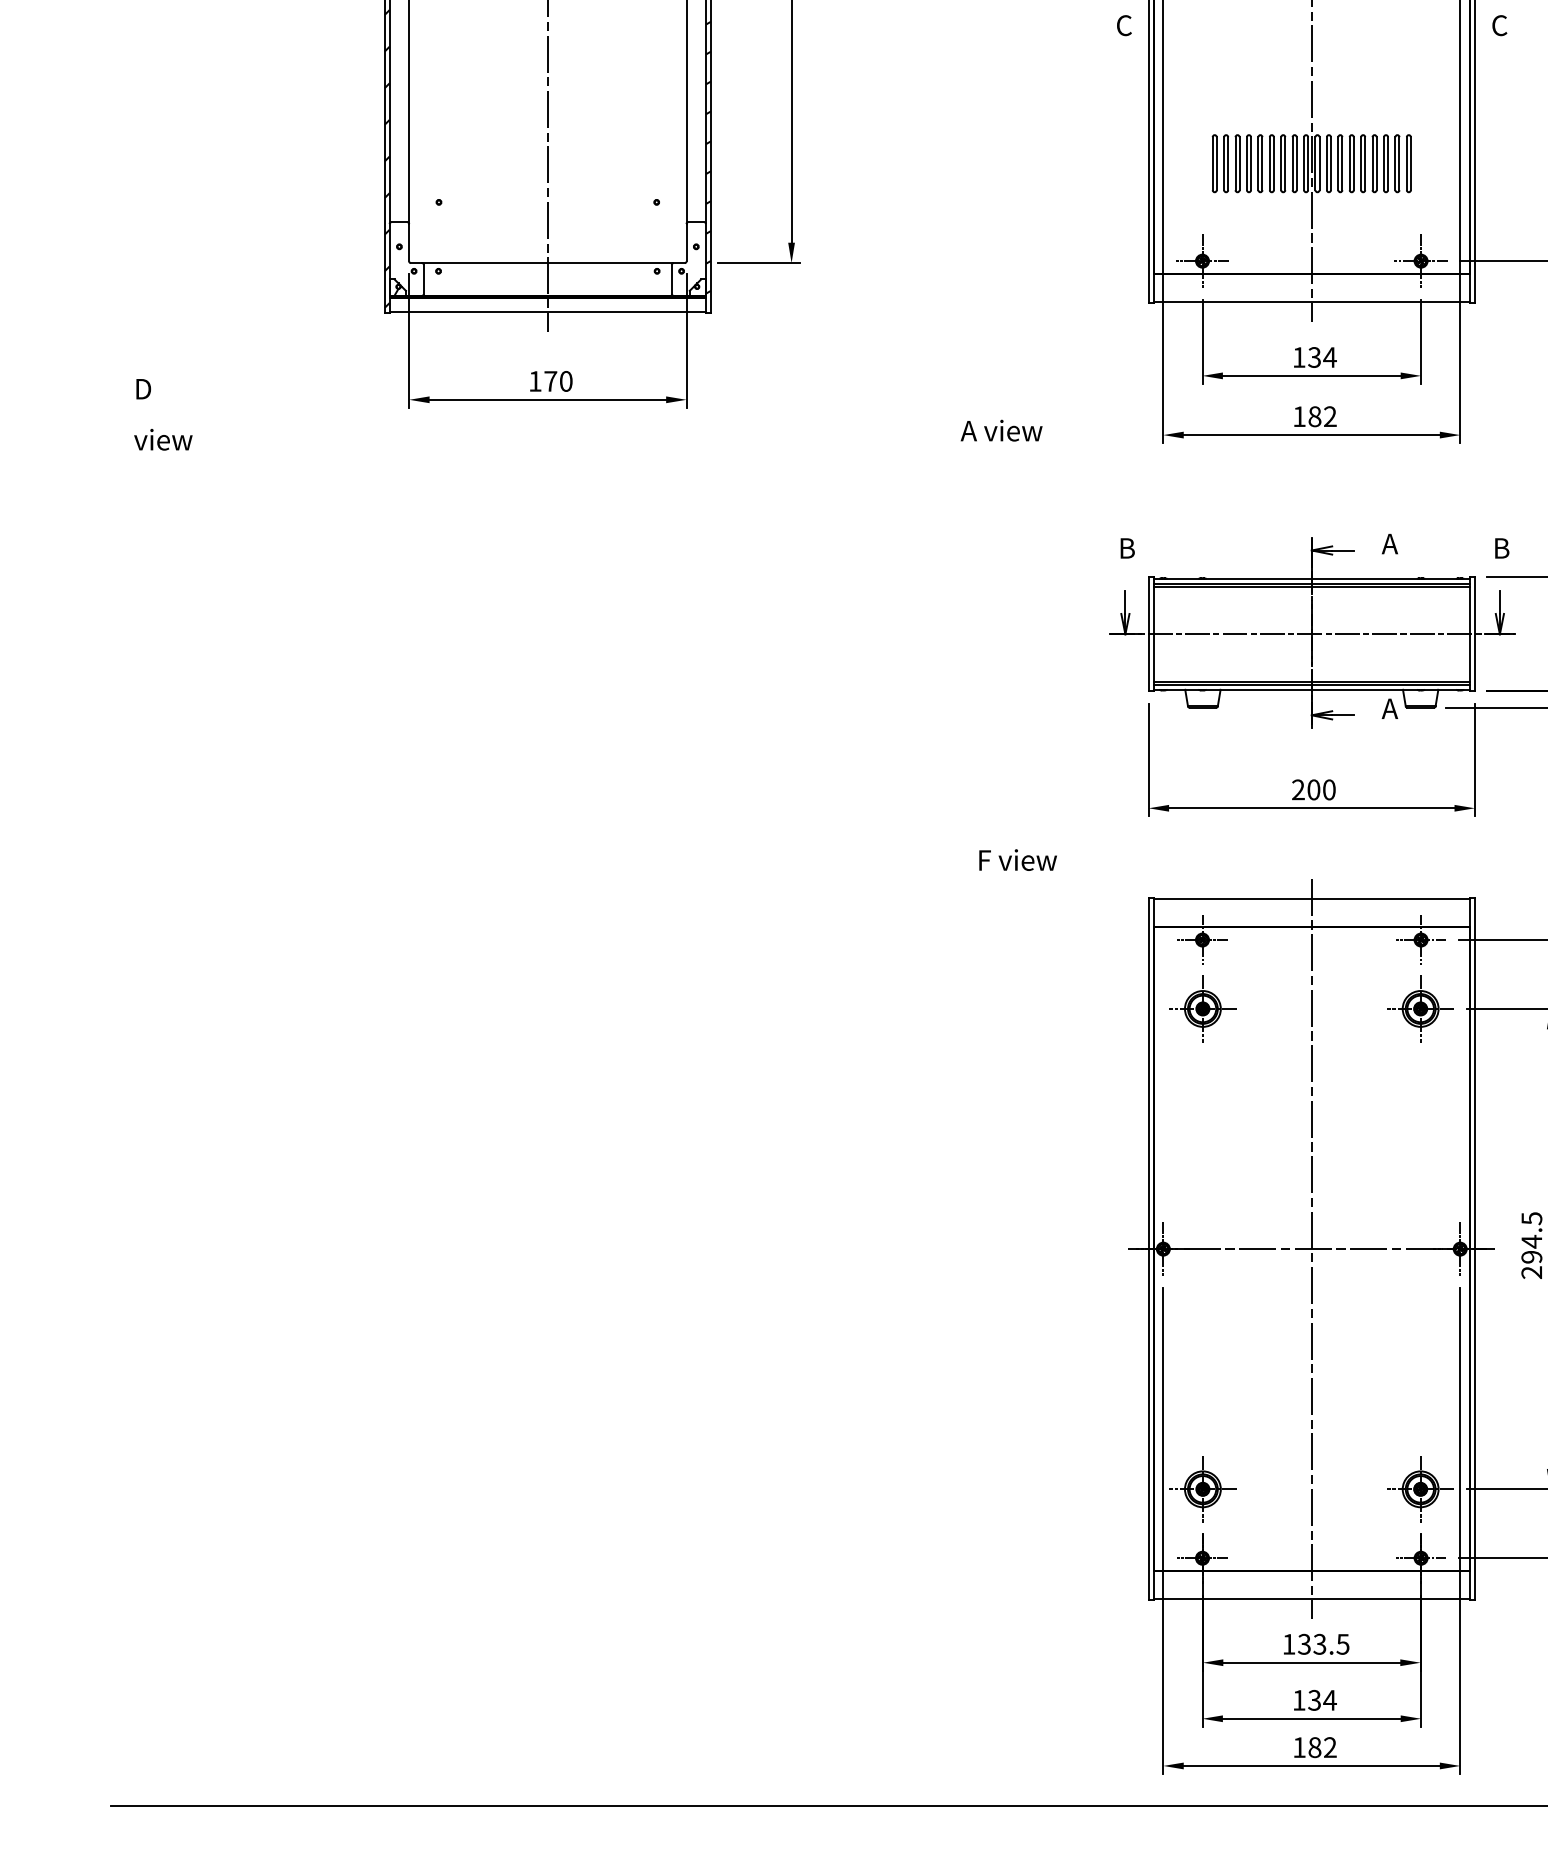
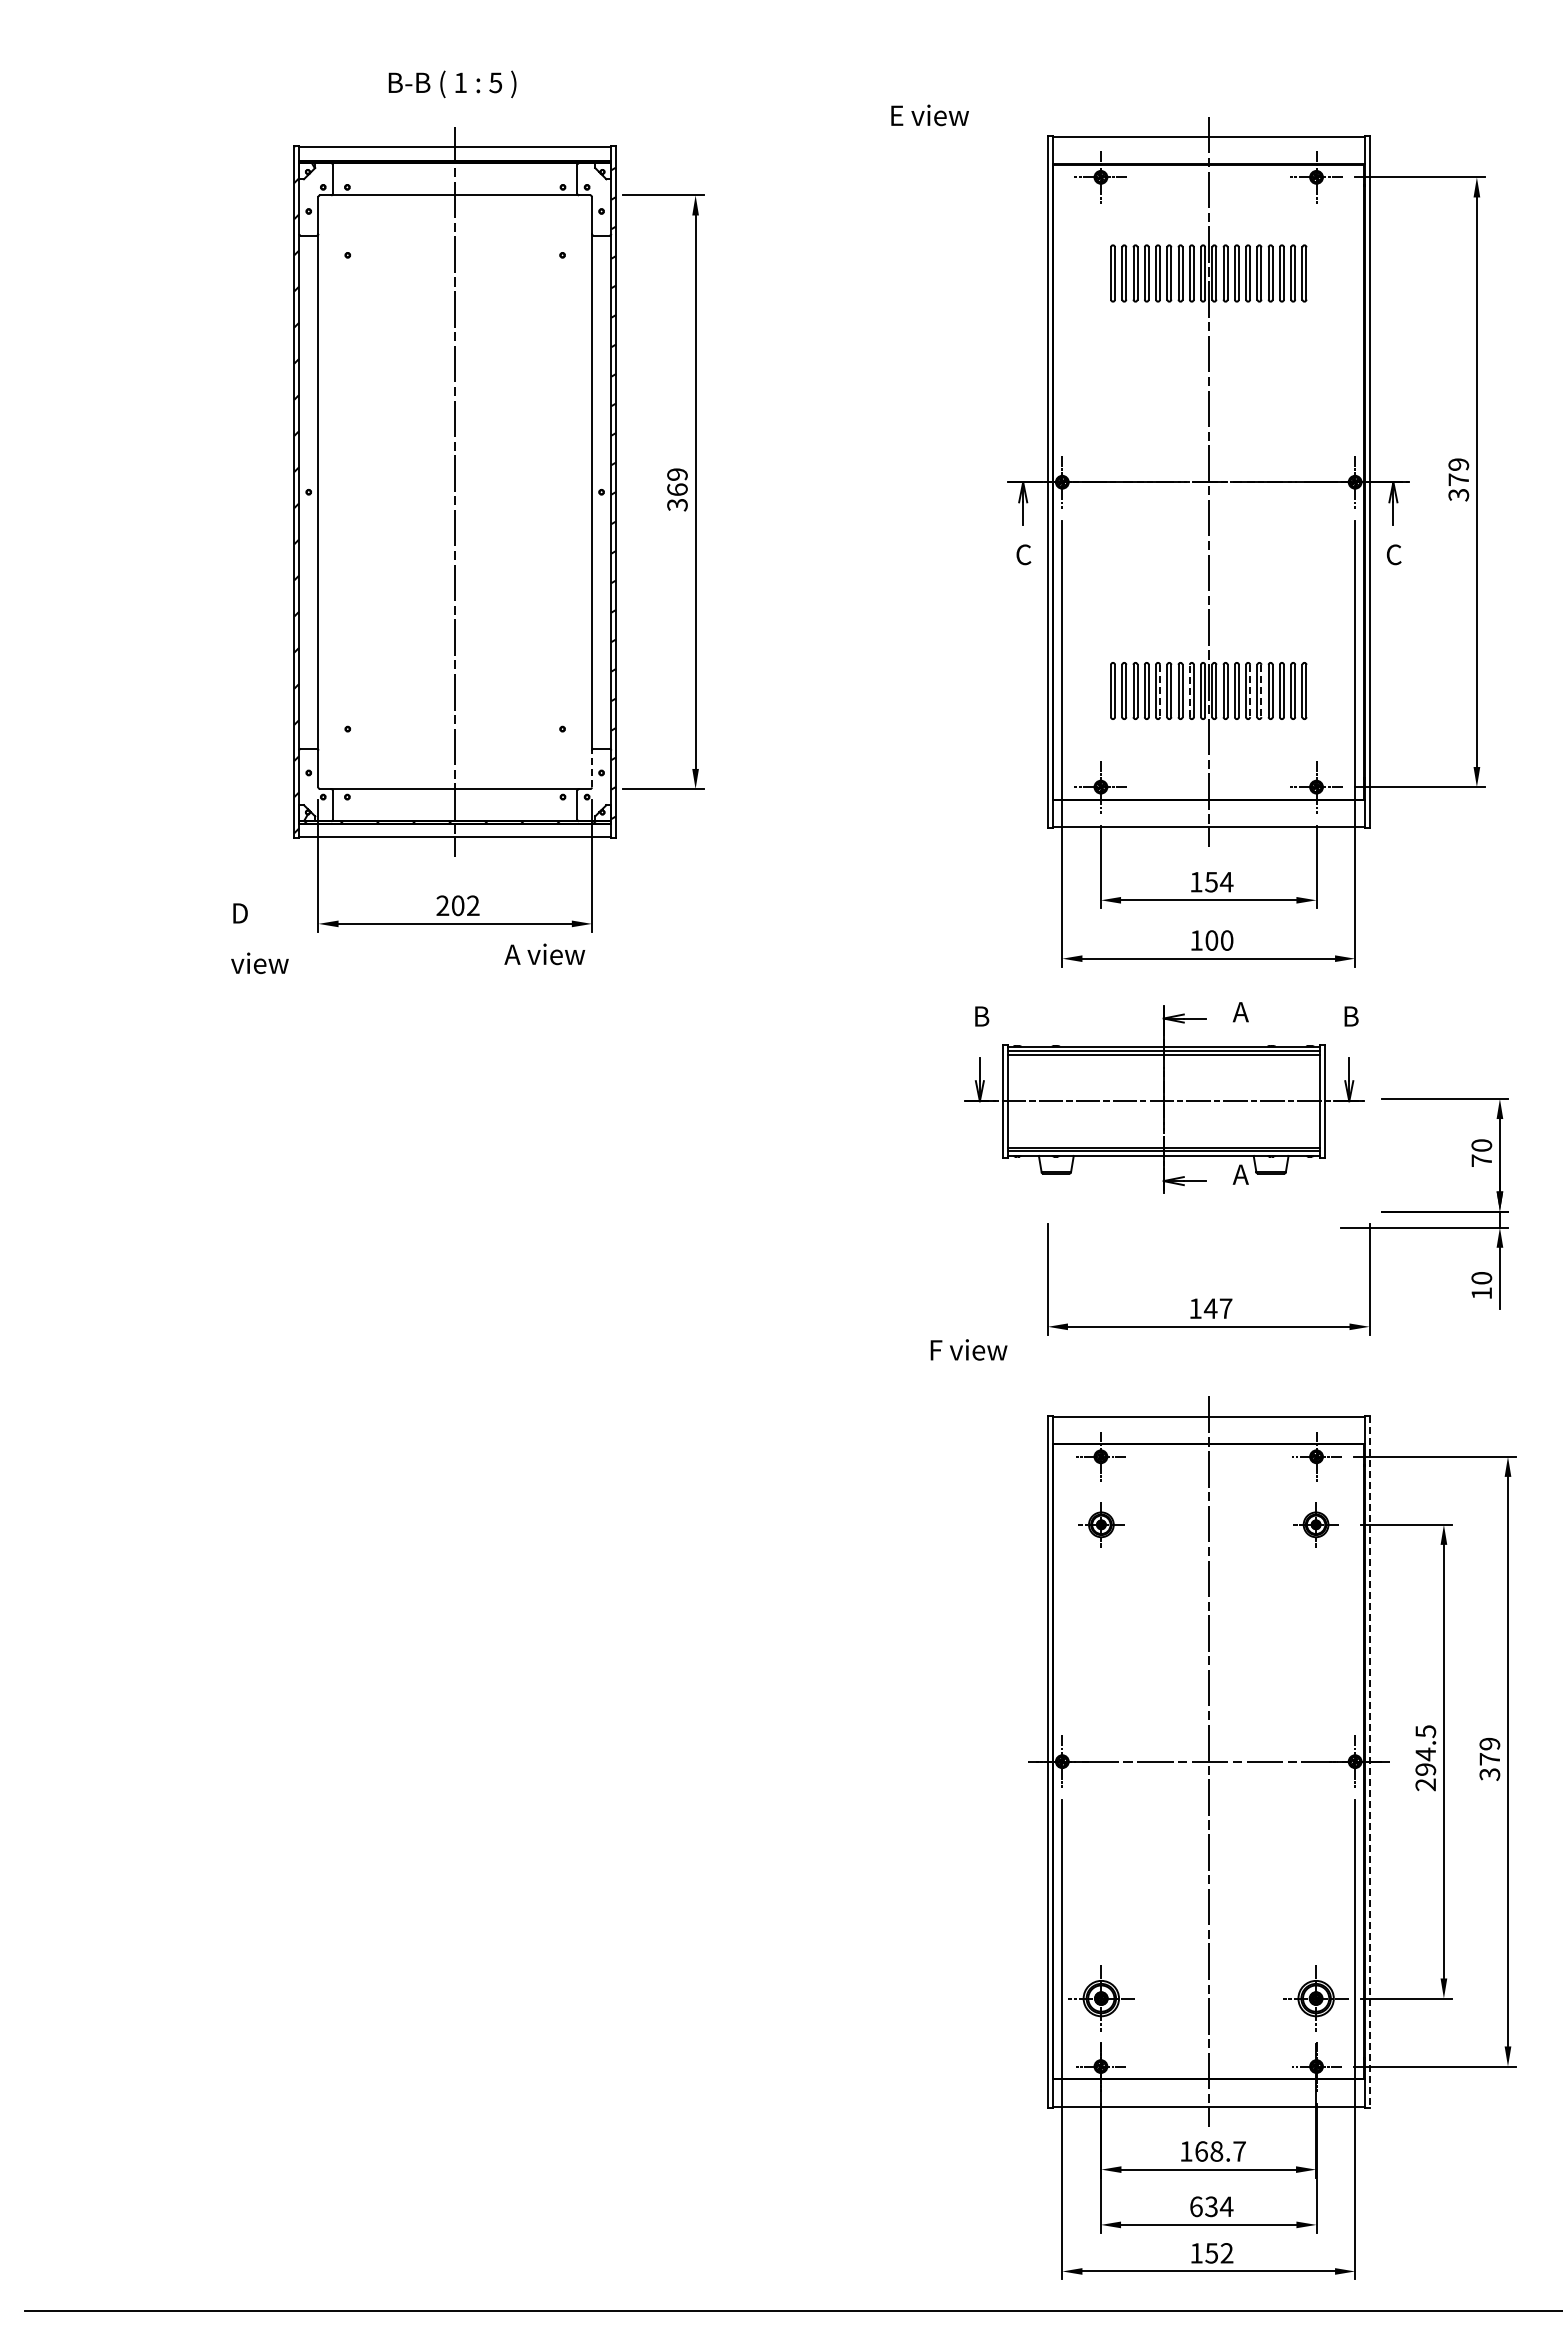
line: (1292, 163) -> (1189, 690), solid -> dashed
line: (1262, 164) -> (1160, 691), solid -> dashed
line: (1354, 164) -> (1250, 691), solid -> dashed
line: (1365, 164) -> (1261, 691), solid -> dashed
line: (686, 242) -> (591, 768), solid -> dashed
text: (1314, 356) -> (1211, 881), 134 -> 154
text: (550, 381) -> (457, 905), 170 -> 202
text: (162, 414) -> (259, 938), moved
text: (1322, 416) -> (1219, 940), 182 -> 100
text: (1001, 430) -> (544, 954), moved
part: (1312, 630) -> (1164, 1097), moved
text: (1313, 789) -> (1210, 1308), 200 -> 147
text: (1017, 859) -> (968, 1349), moved
part: (1203, 1008) -> (1101, 1524), size x0.7
part: (1420, 1008) -> (1315, 1524), size x0.7
line: (1474, 1248) -> (1369, 1761), solid -> dashed
text: (1323, 1644) -> (1220, 2151), 133.5 -> 168.7
text: (1299, 1700) -> (1196, 2206), 134 -> 634
text: (1314, 1747) -> (1211, 2253), 182 -> 152

